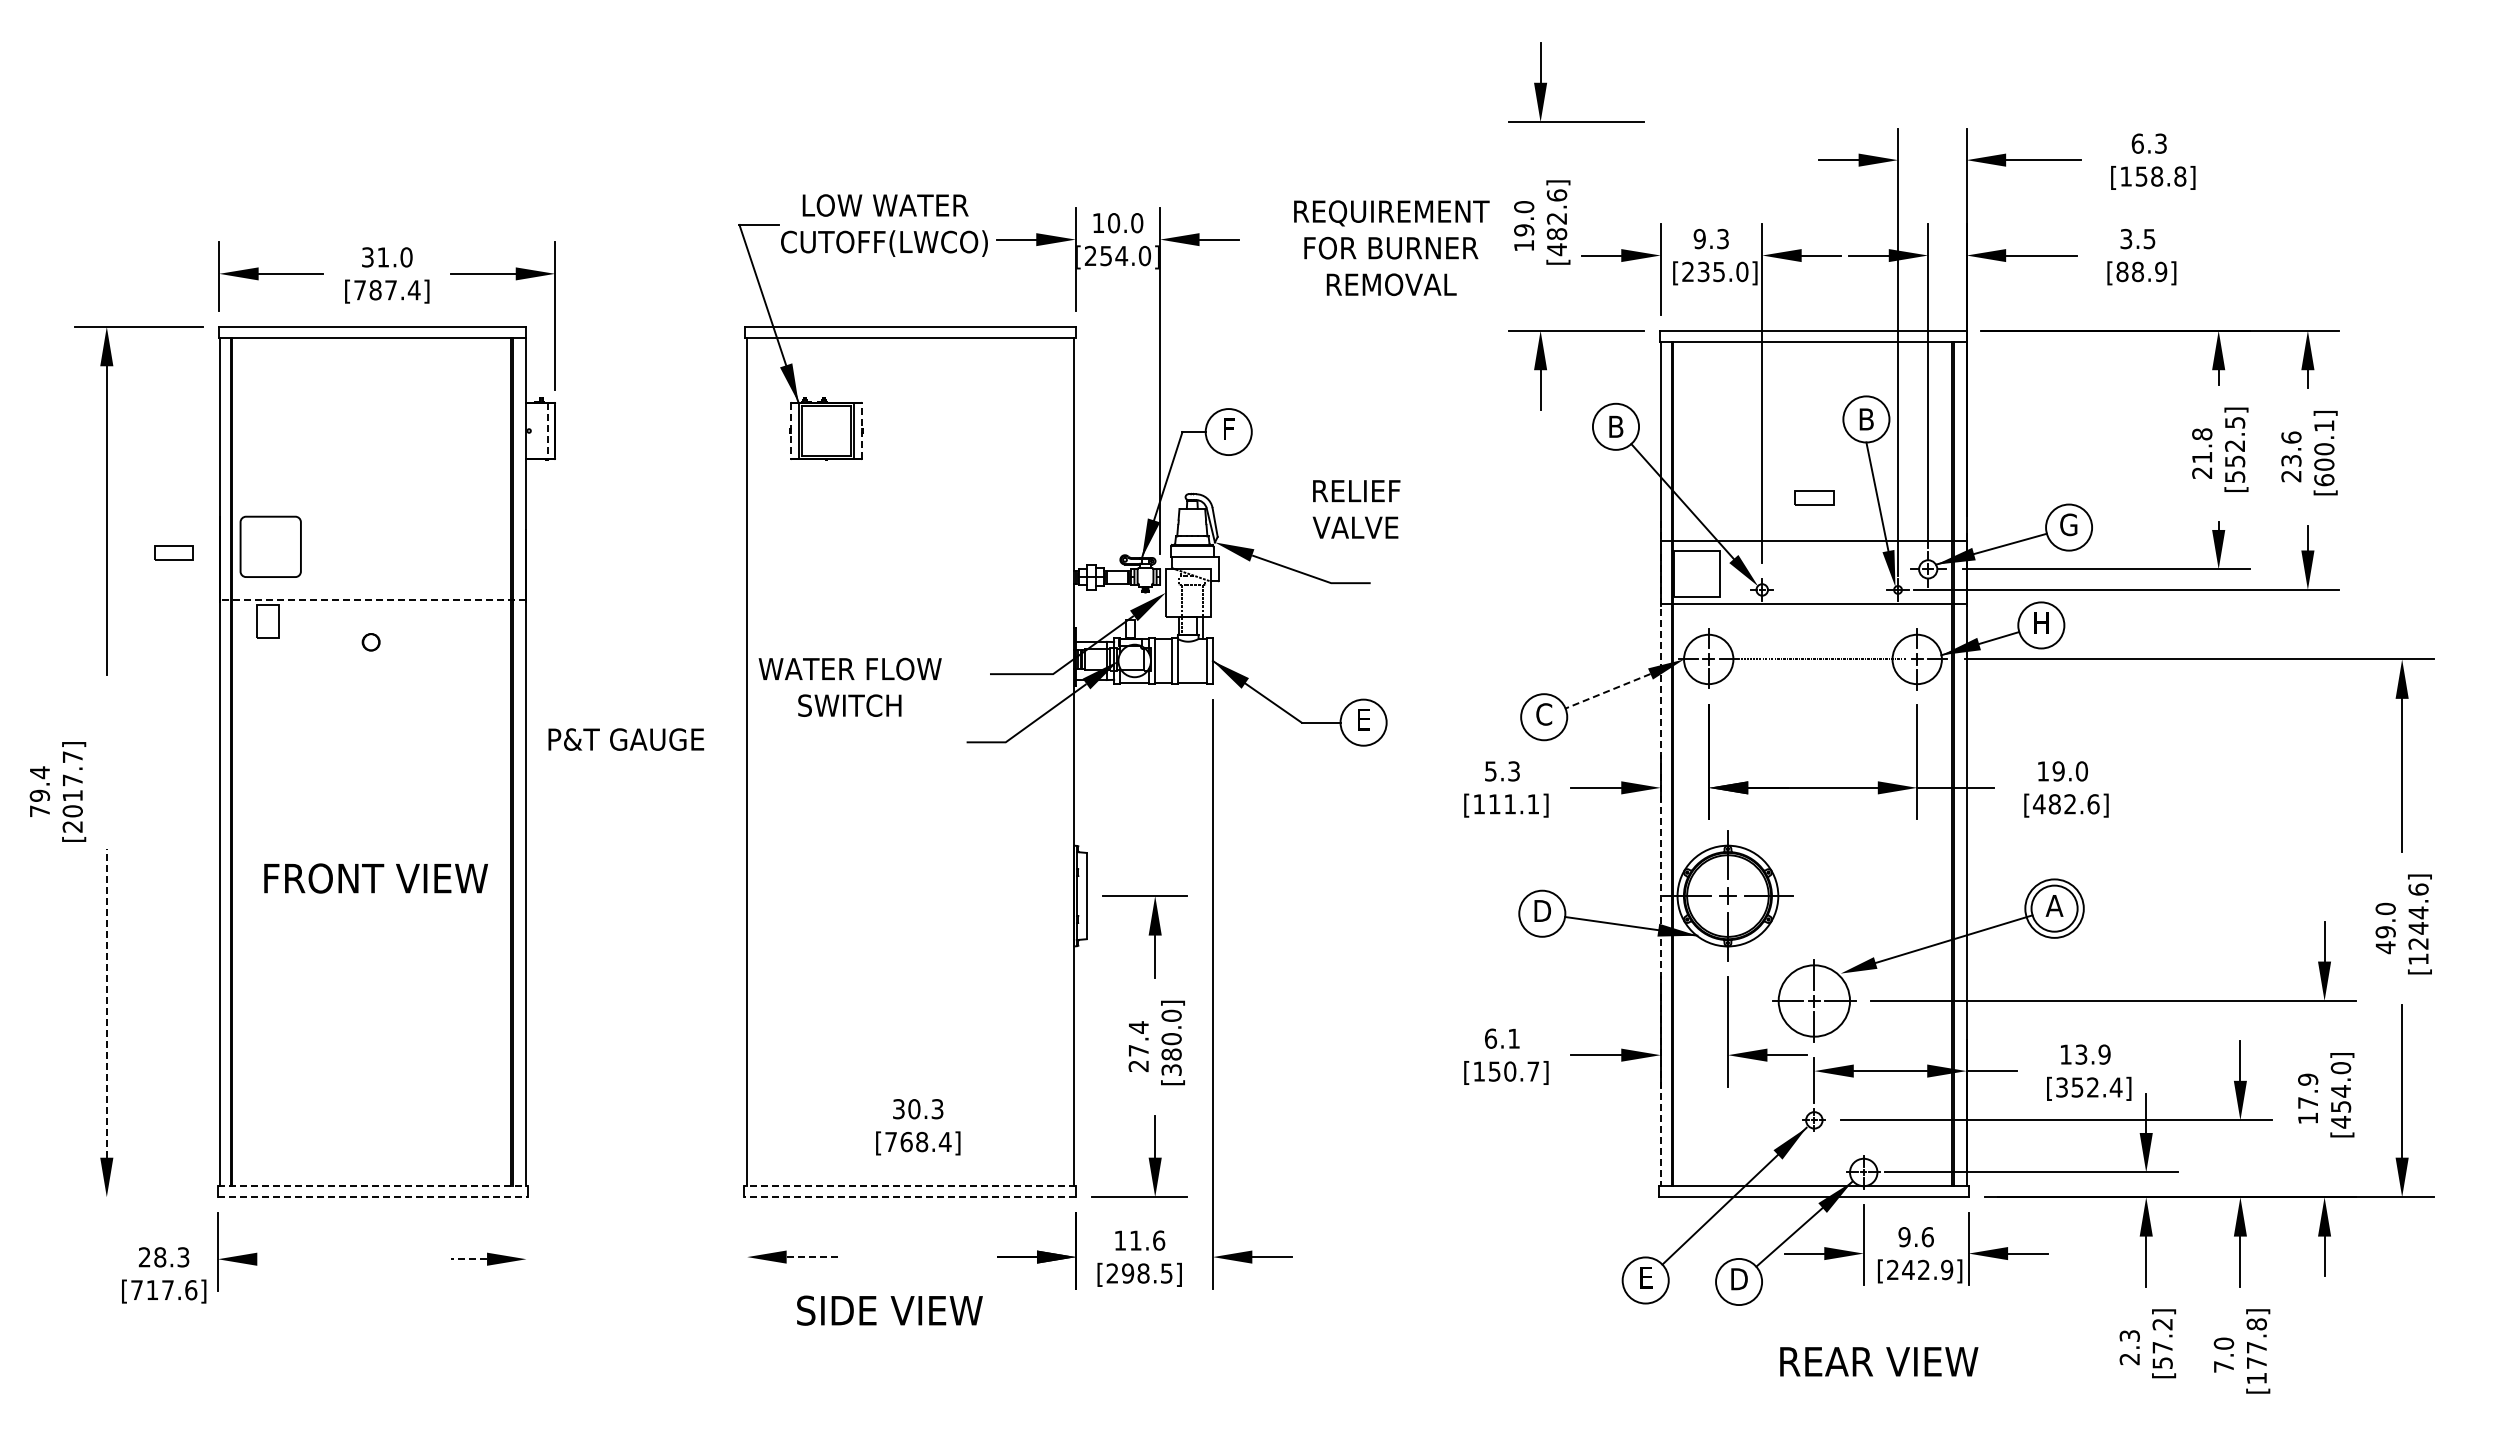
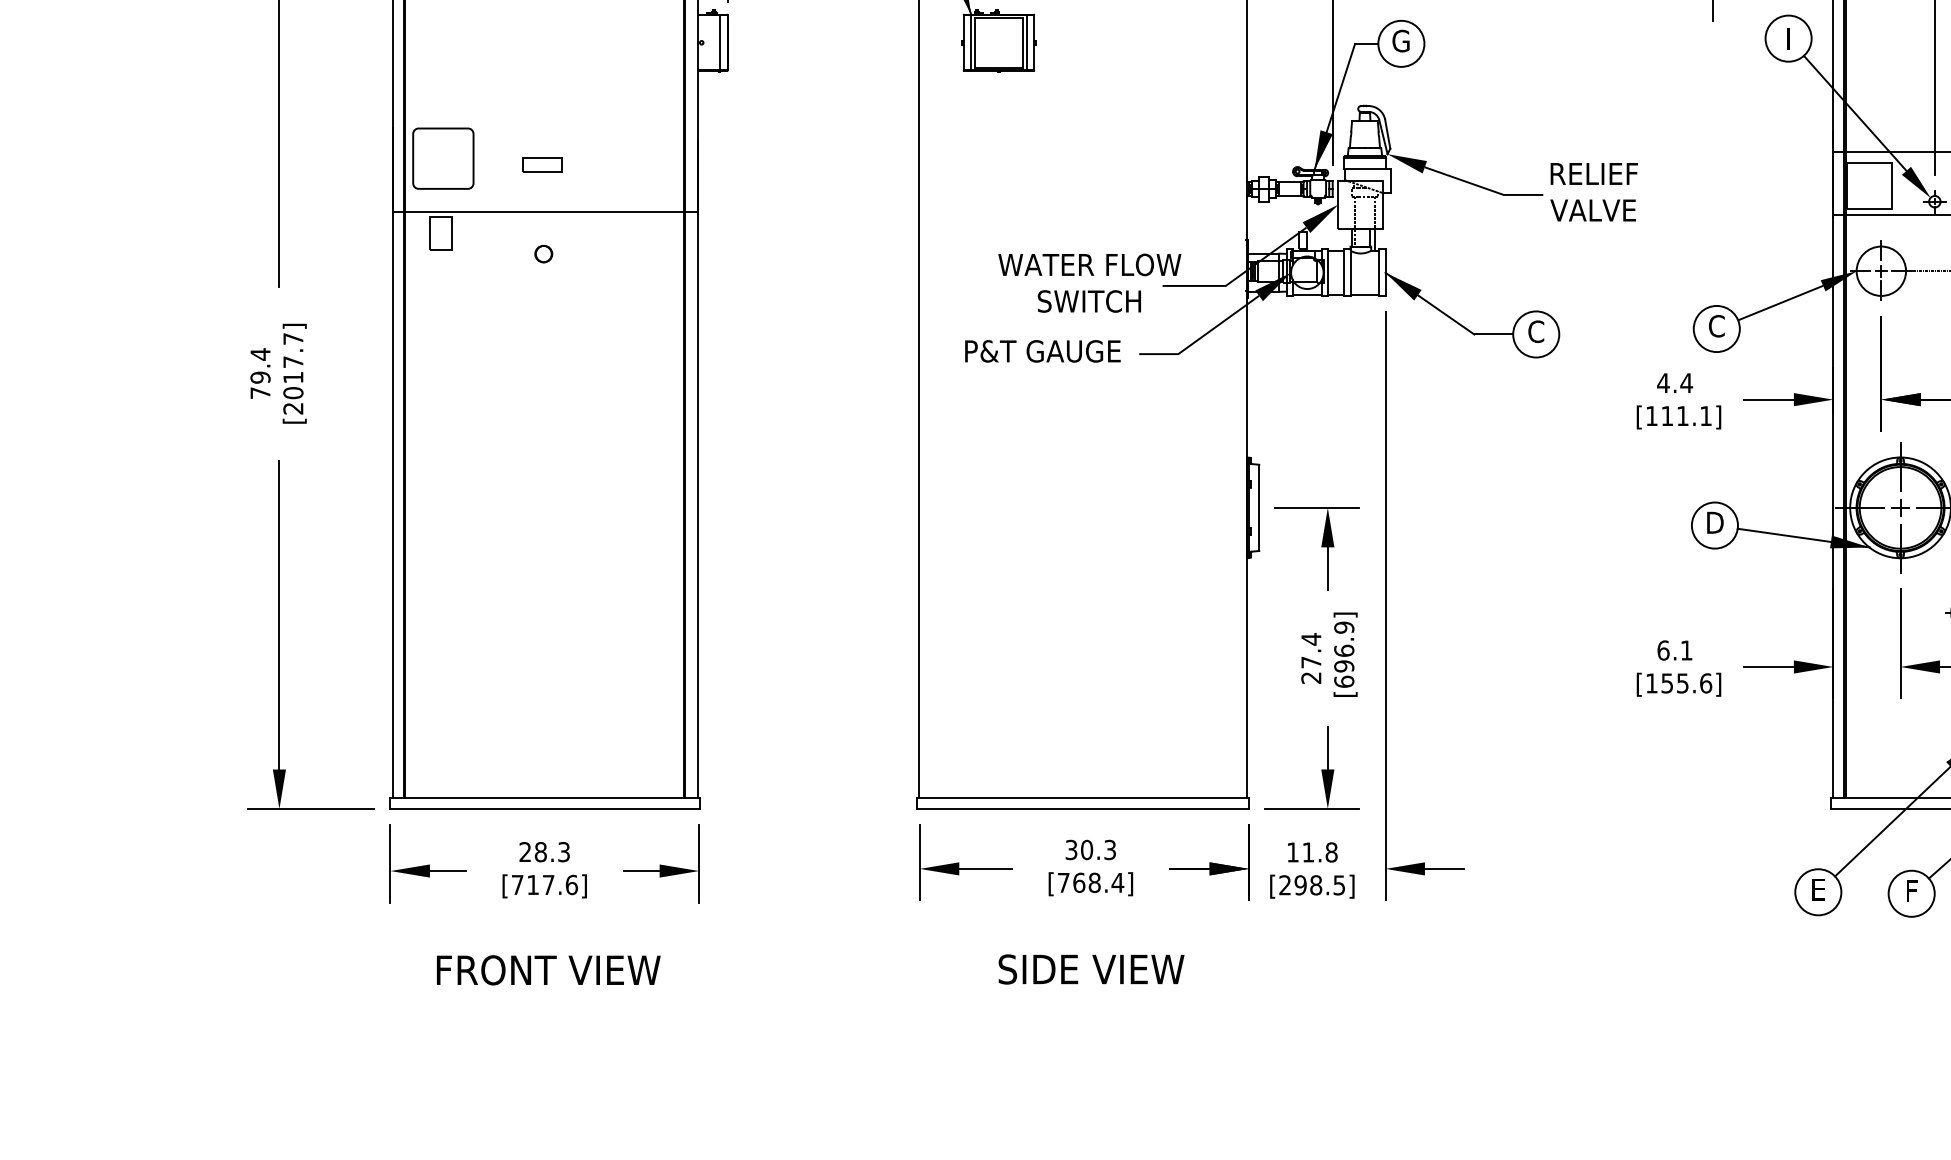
text: (1616, 426) -> (1789, 38), B -> I
text: (1227, 429) -> (1400, 41), F -> G
line: (547, 431) -> (720, 43), dashed -> solid
line: (791, 431) -> (964, 43), dashed -> solid
line: (861, 431) -> (1034, 43), dashed -> solid
text: (1356, 509) -> (1594, 192), moved
part: (173, 552) -> (542, 164), moved
line: (372, 599) -> (545, 211), dashed -> solid
text: (849, 686) -> (1089, 282), moved
line: (1608, 691) -> (1781, 303), dashed -> solid
text: (1363, 719) -> (1536, 331), E -> C
text: (626, 739) -> (1043, 351), moved
text: (1502, 771) -> (1675, 383), 5.3 -> 4.4
text: (57, 791) -> (278, 373), moved
line: (1660, 853) -> (1833, 465), dashed -> solid
text: (375, 878) -> (548, 970), moved
line: (106, 1002) -> (279, 614), dashed -> solid
text: (1171, 1042) -> (1344, 654), [380.0] -> [696.9]
text: (1521, 1071) -> (1694, 683), [150.7] -> [155.6]
text: (918, 1127) -> (1091, 868), moved
line: (373, 1186) -> (546, 798), dashed -> solid
line: (910, 1186) -> (1083, 798), dashed -> solid
line: (138, 1197) -> (311, 809), added
line: (373, 1197) -> (546, 809), dashed -> solid
line: (910, 1197) -> (1083, 809), dashed -> solid
text: (1159, 1240) -> (1332, 852), 11.6 -> 11.8
line: (747, 1250) -> (920, 862), added
line: (526, 1251) -> (699, 863), added
line: (813, 1257) -> (986, 869), dashed -> solid
line: (274, 1259) -> (447, 871), added
line: (469, 1259) -> (642, 871), dashed -> solid
text: (164, 1275) -> (545, 870), moved
text: (1739, 1279) -> (1912, 891), D -> F
text: (889, 1310) -> (1091, 969), moved

